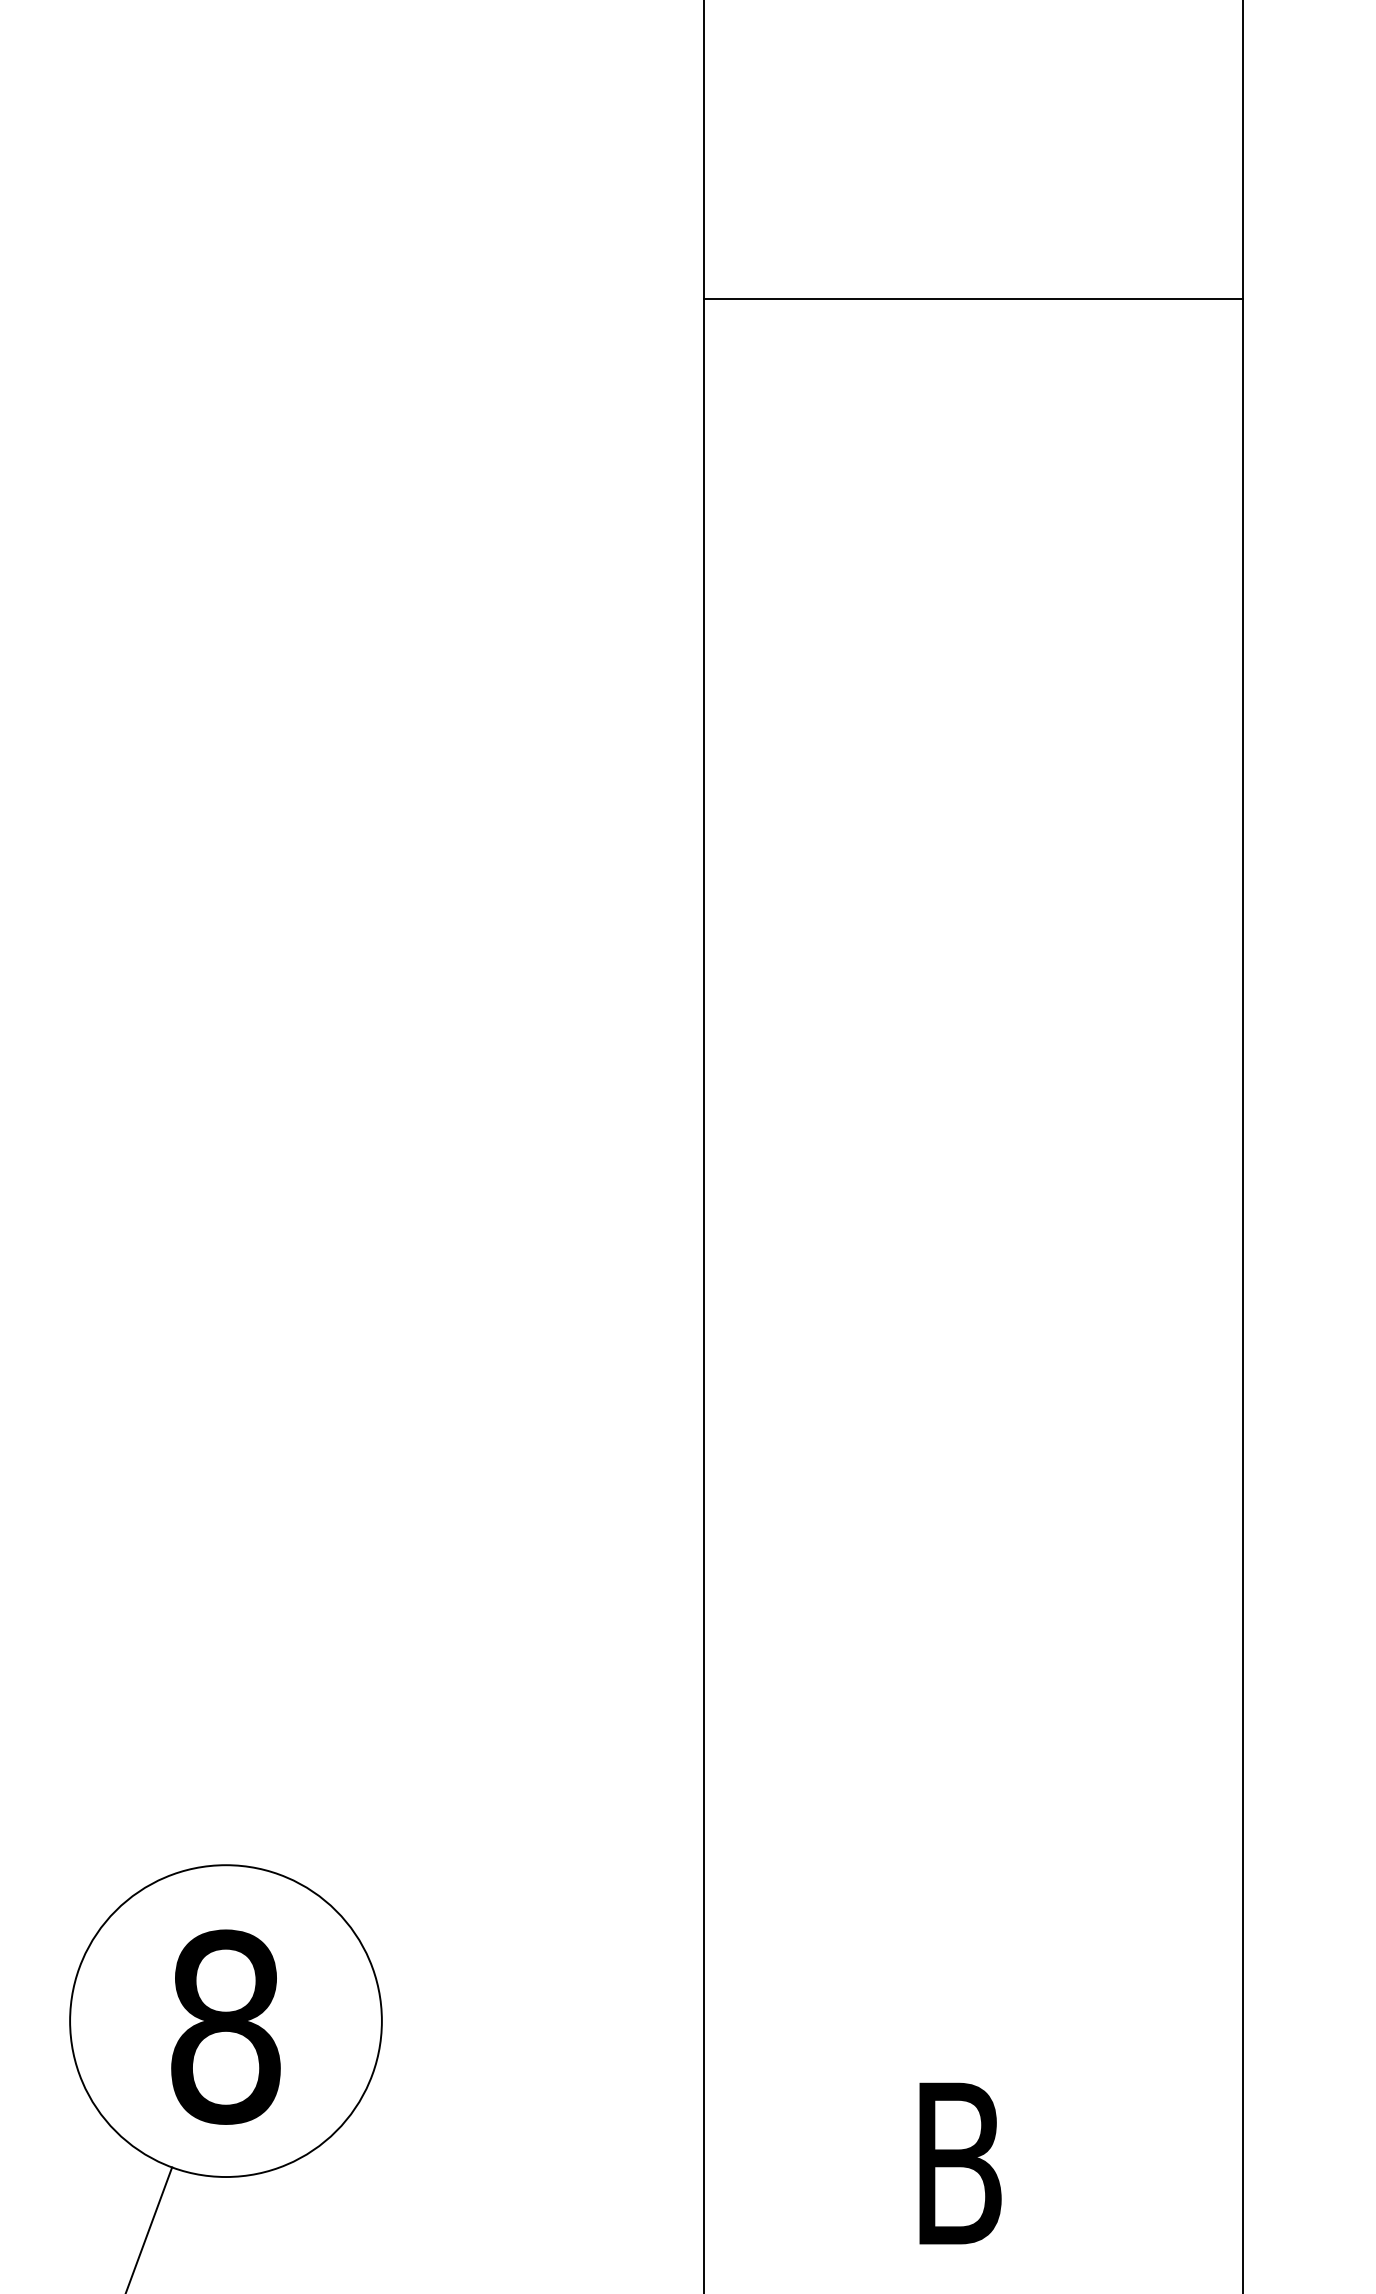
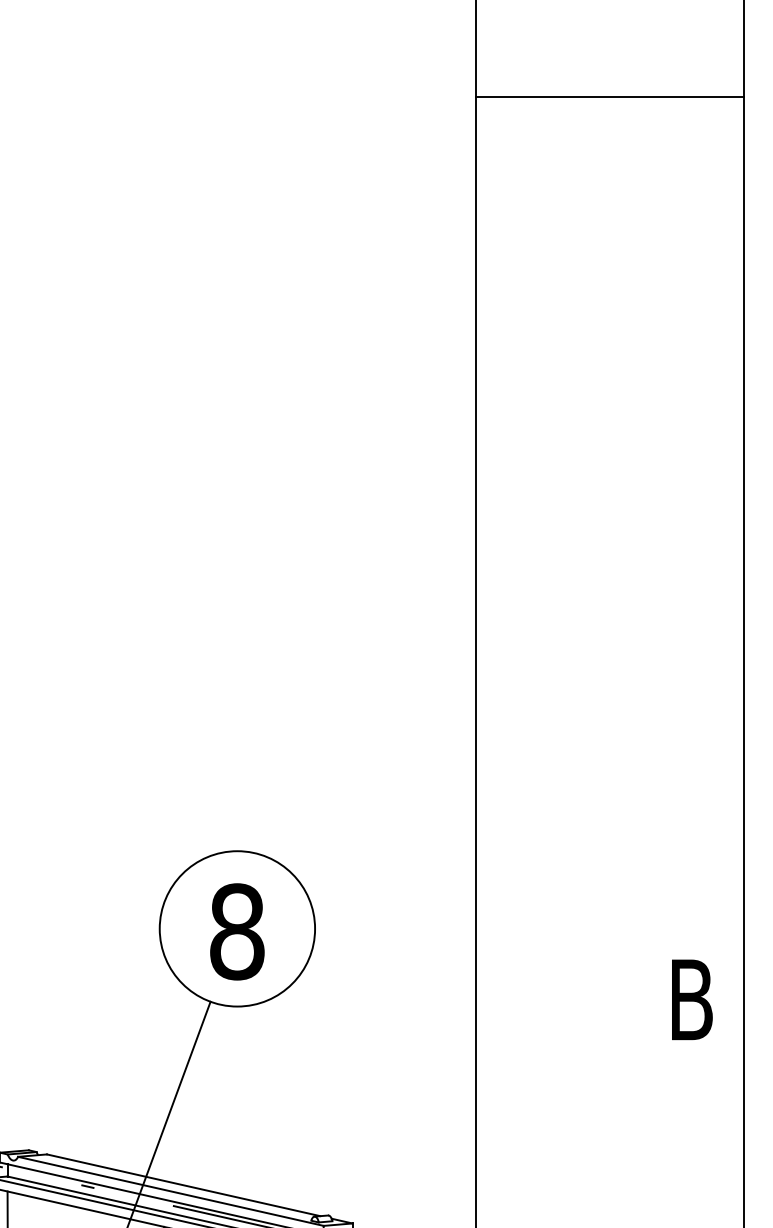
line: (972, 298) -> (609, 96), moved
text: (960, 2162) -> (692, 999), moved

